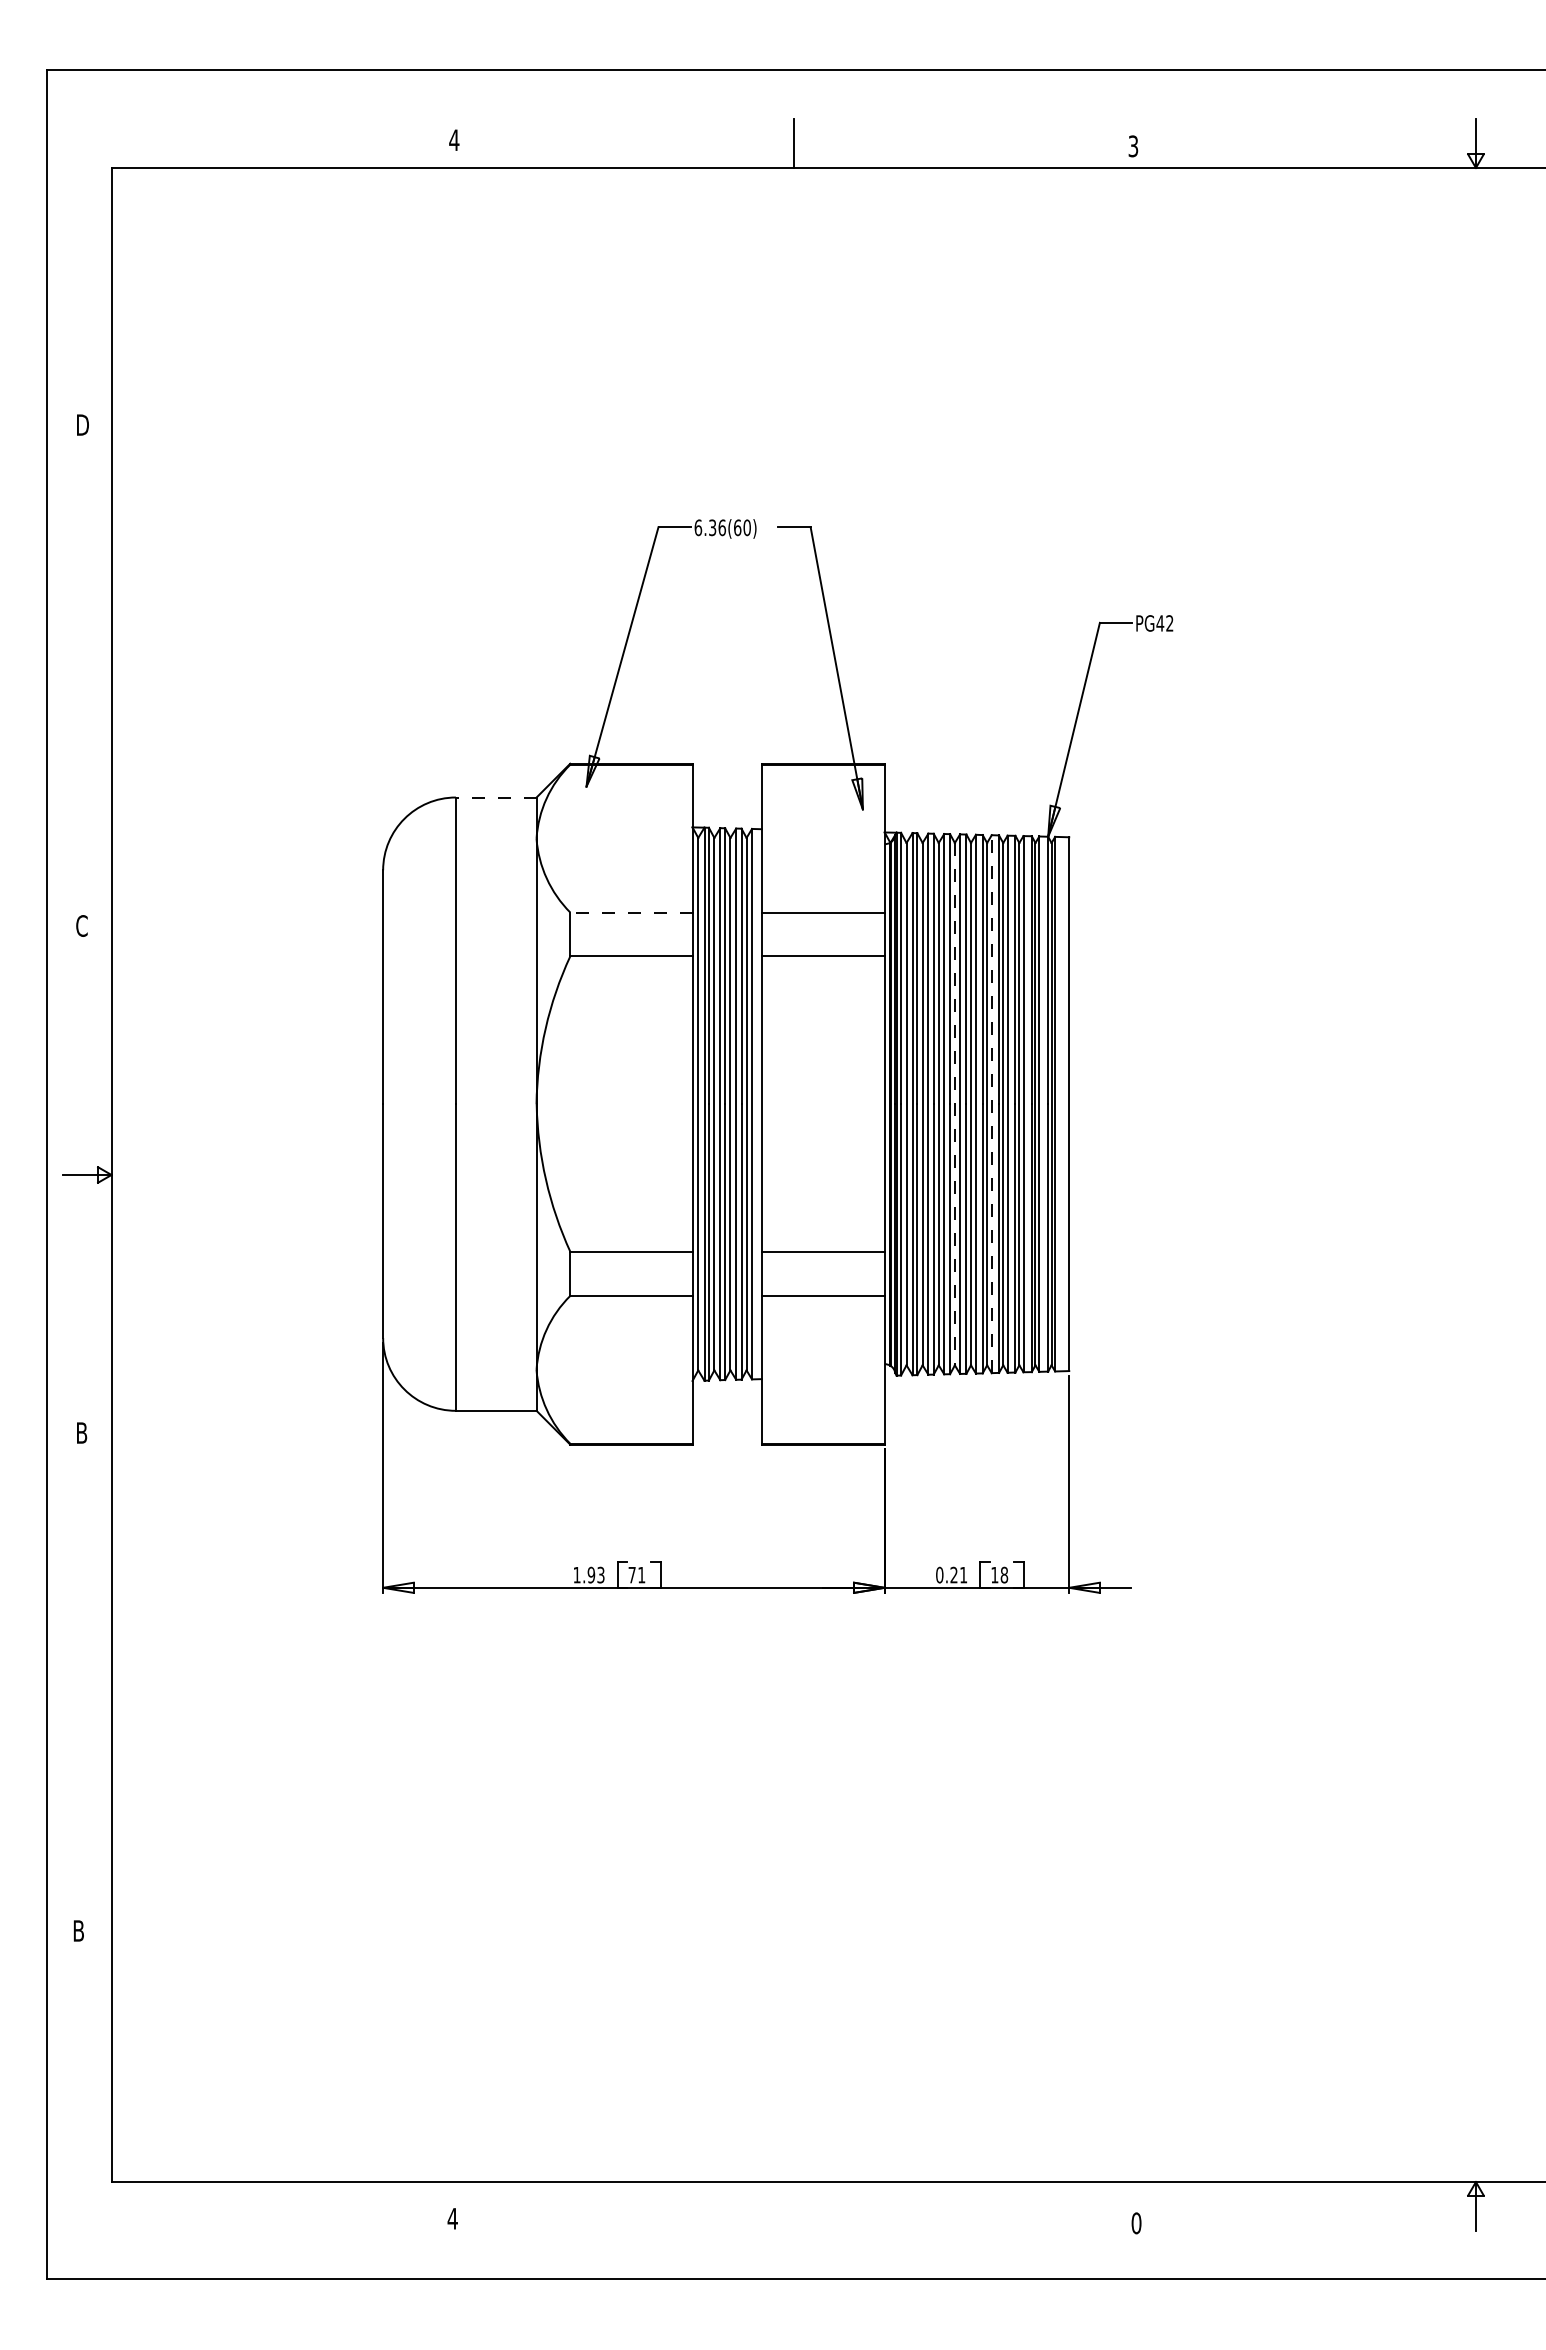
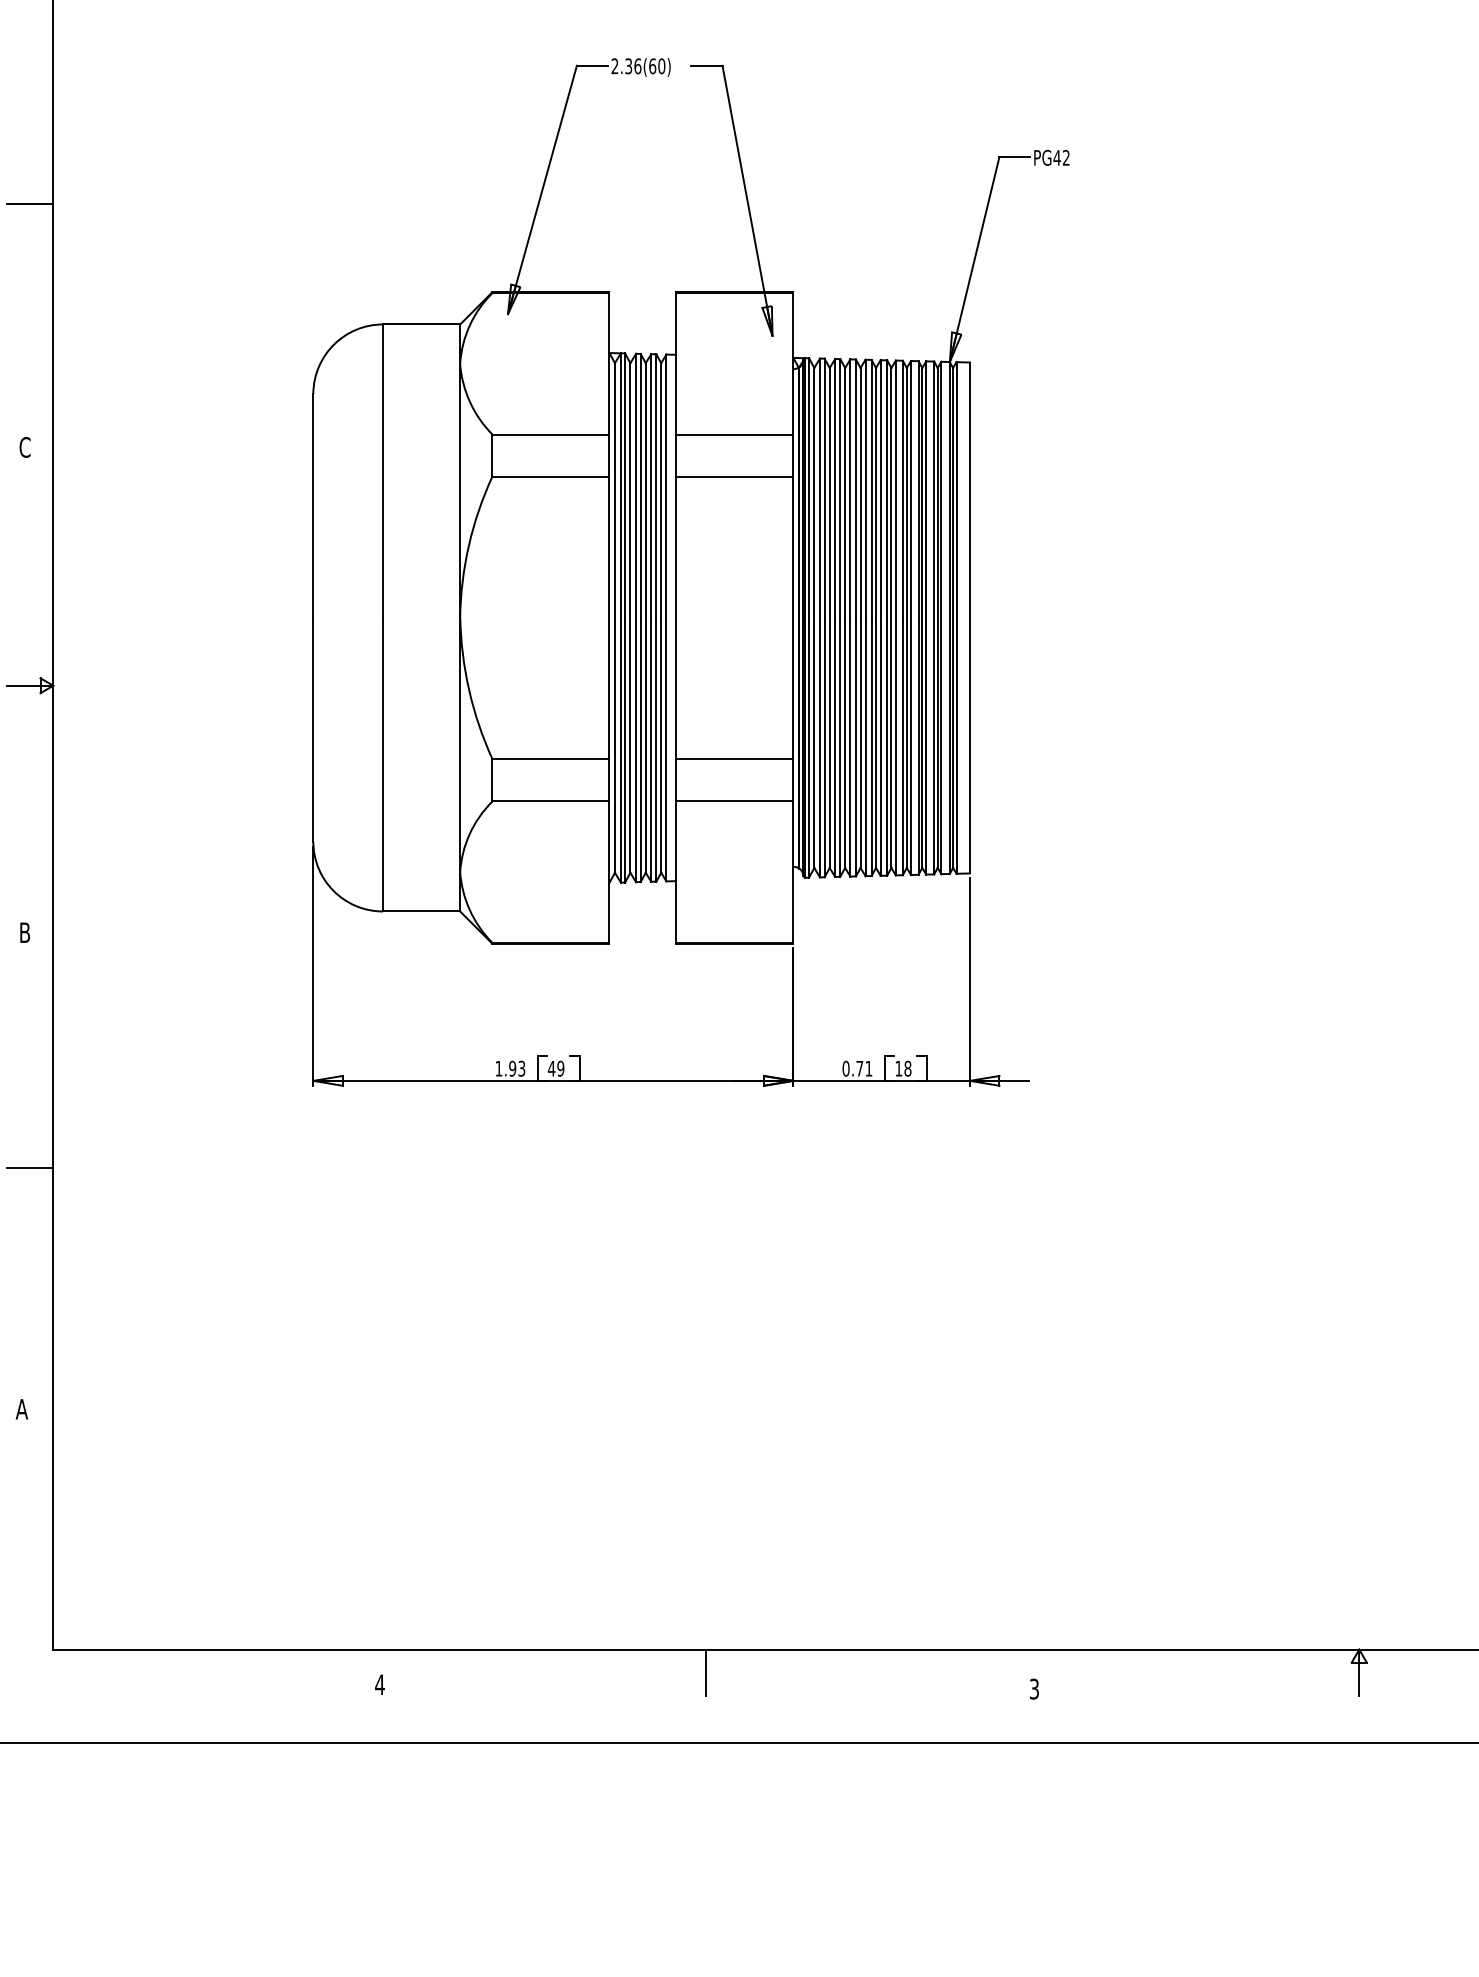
text: (698, 527) -> (615, 66), 6.36(60) -> 2.36(60)
line: (86, 671) -> (29, 203), added
line: (495, 797) -> (420, 324), dashed -> solid
line: (630, 912) -> (550, 434), dashed -> solid
line: (954, 1104) -> (860, 618), dashed -> solid
line: (991, 1104) -> (895, 618), dashed -> solid
text: (636, 1574) -> (555, 1068), 71 -> 49
text: (953, 1574) -> (859, 1068), 0.21 -> 0.71
line: (86, 1678) -> (29, 1167), added
text: (78, 1930) -> (21, 1408), B -> A
line: (793, 2206) -> (706, 1673), added
text: (1136, 2223) -> (1034, 1689), 0 -> 3

